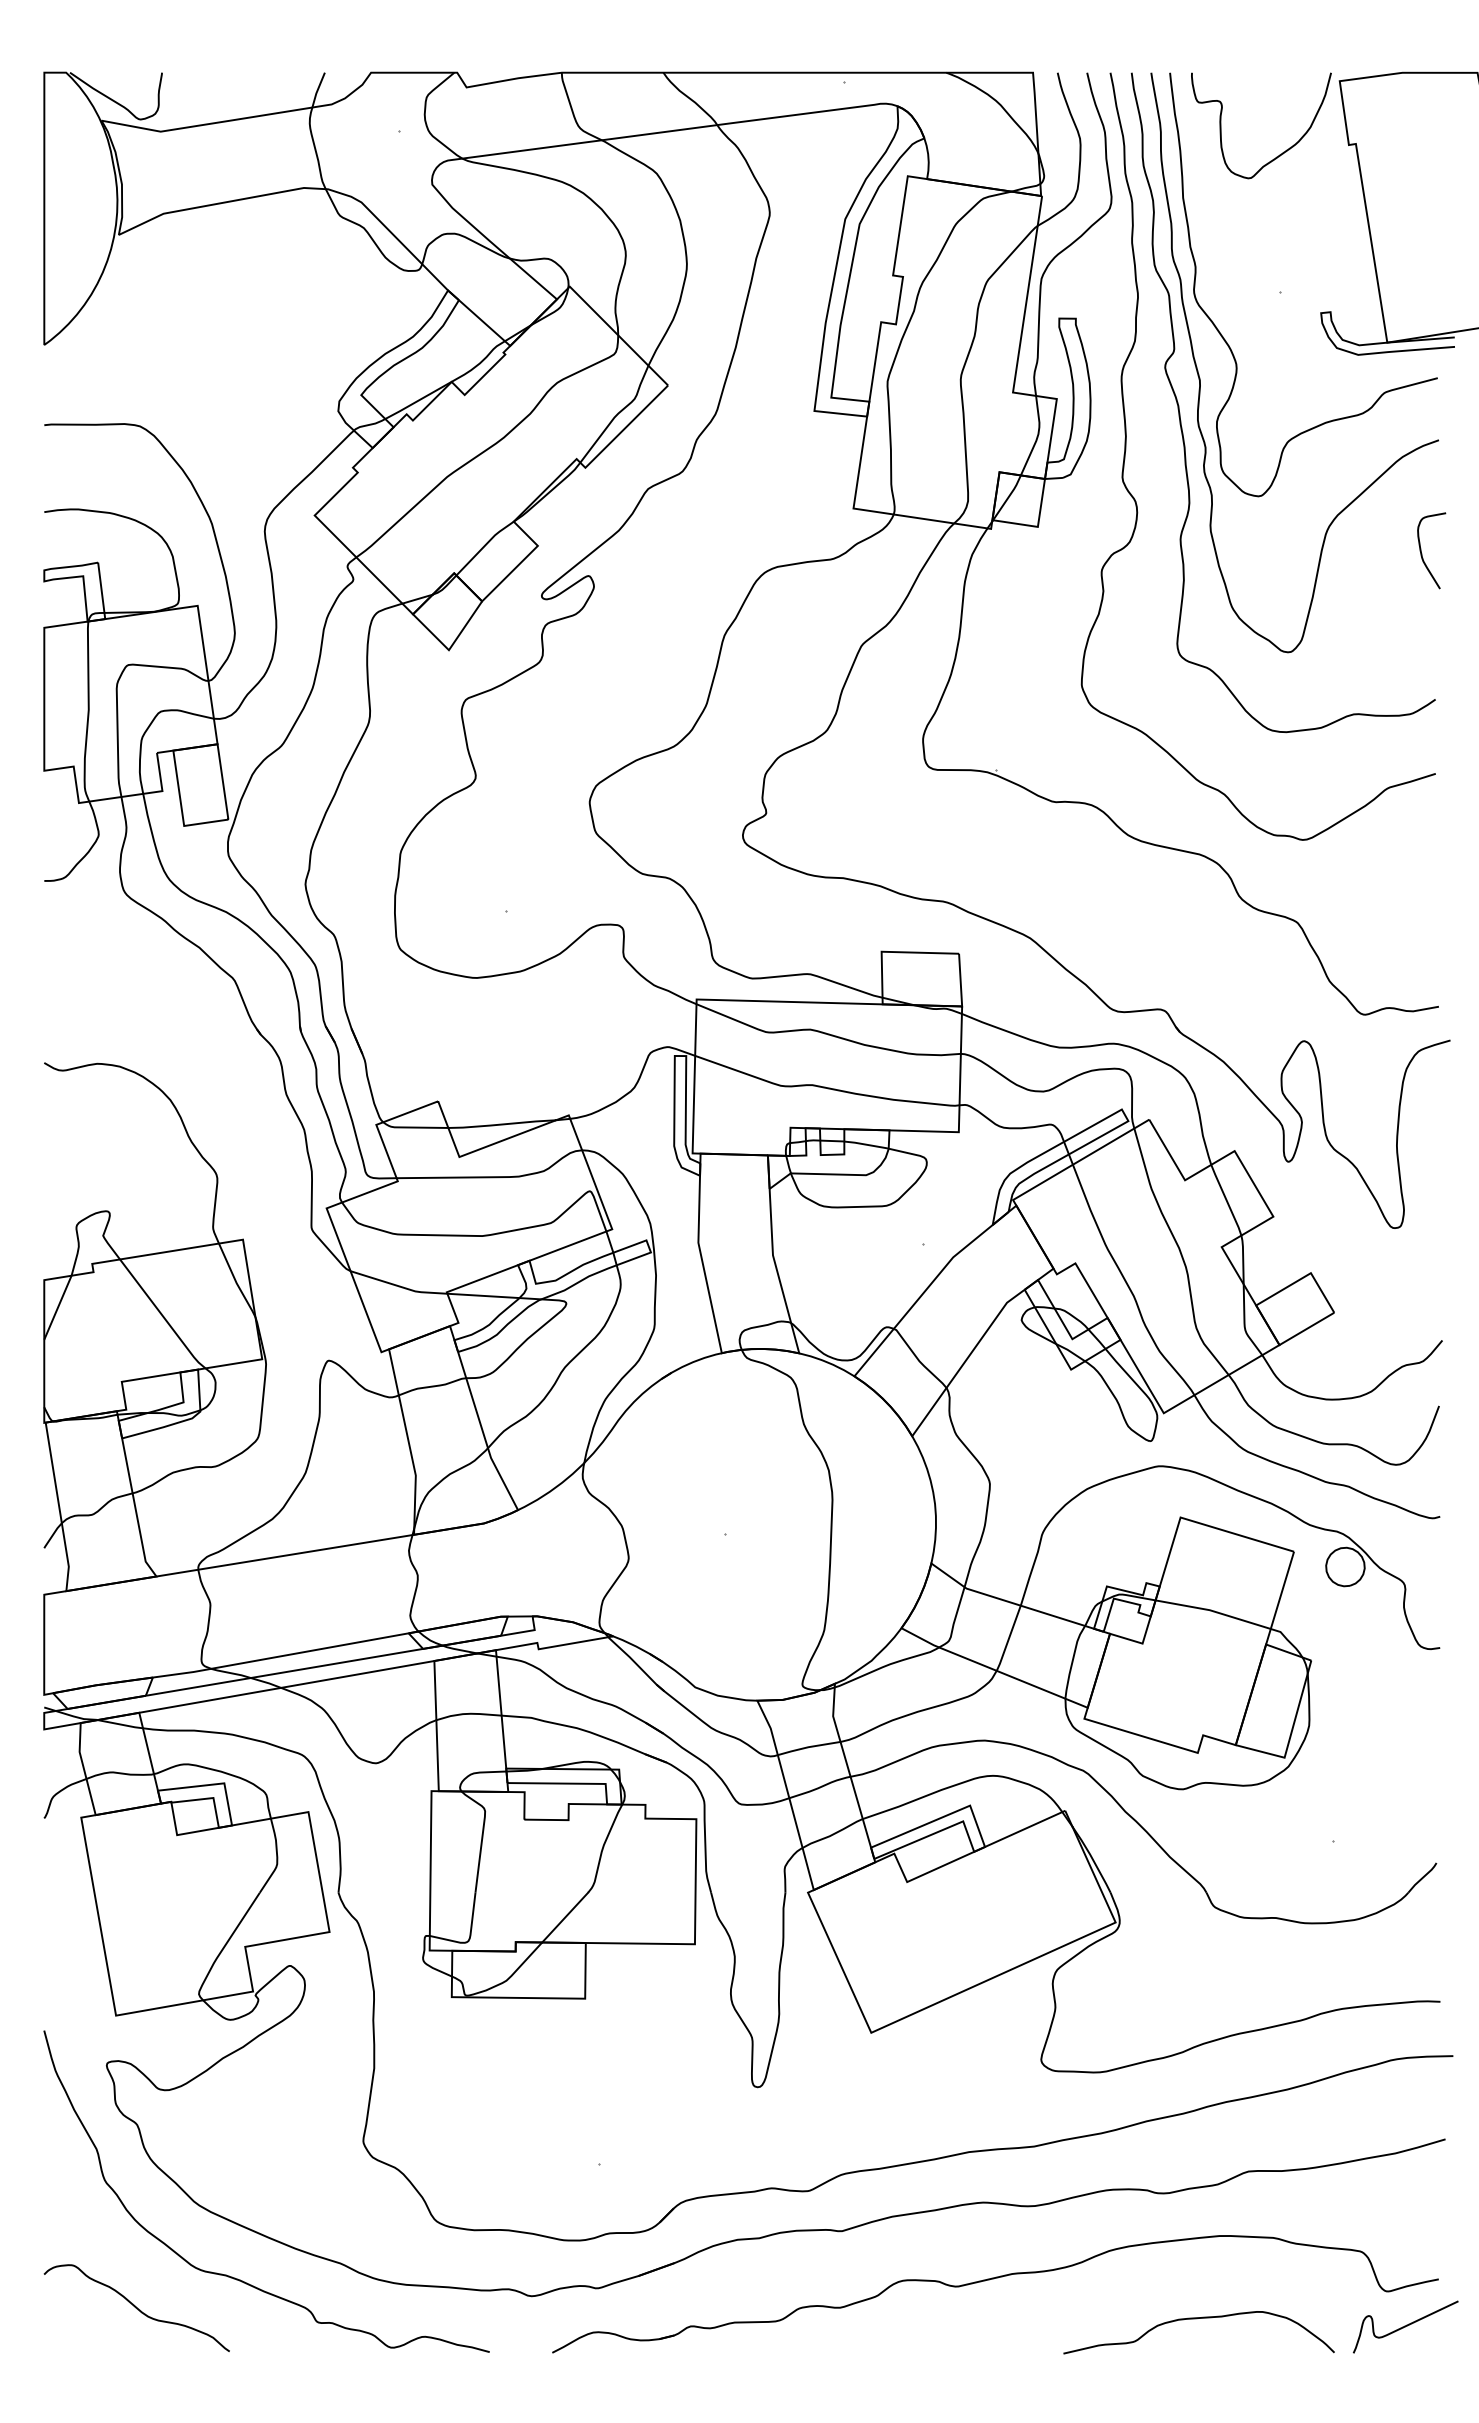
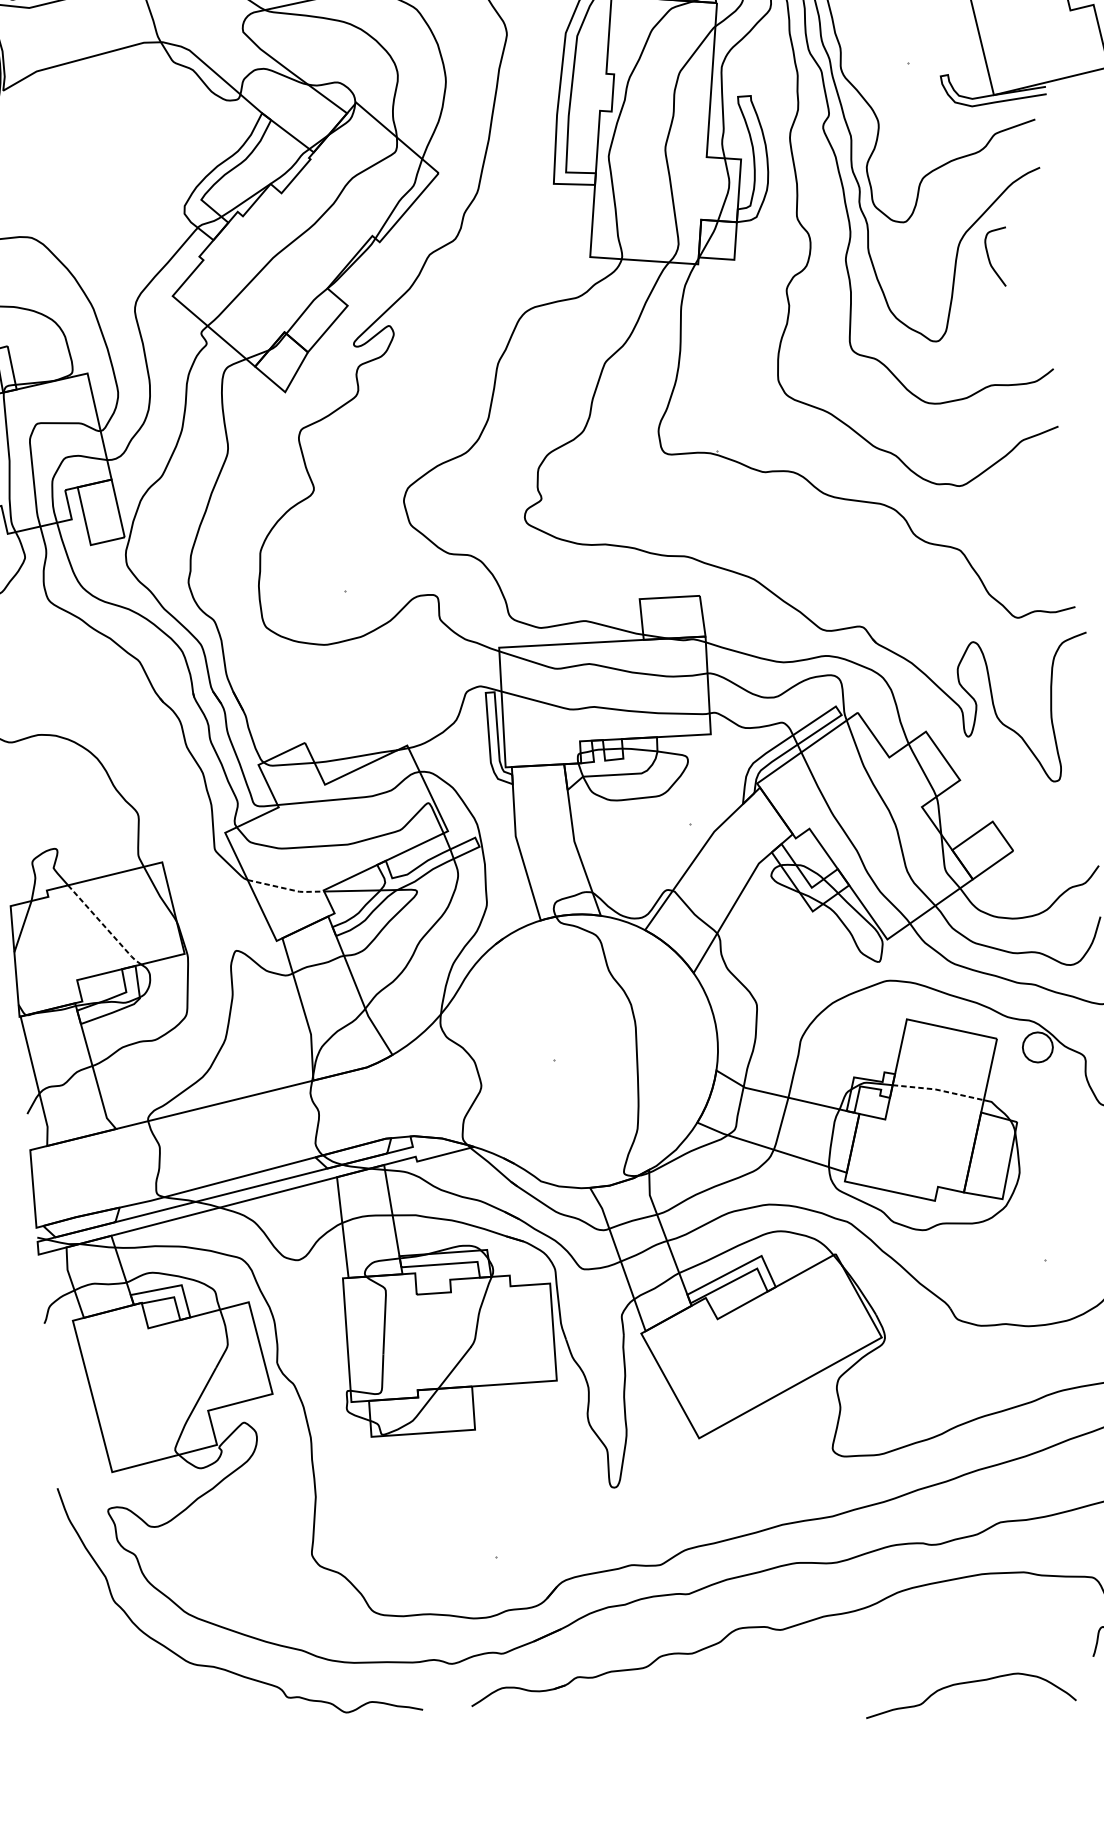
curve: (1422, 553) -> (990, 260), moved
line: (400, 1286) -> (287, 888), solid -> dashed
line: (163, 1316) -> (105, 926), solid -> dashed
line: (1213, 1611) -> (938, 1090), solid -> dashed
curve: (136, 2307) -> (146, 1697), removed
curve: (1197, 2319) -> (968, 1683), moved

